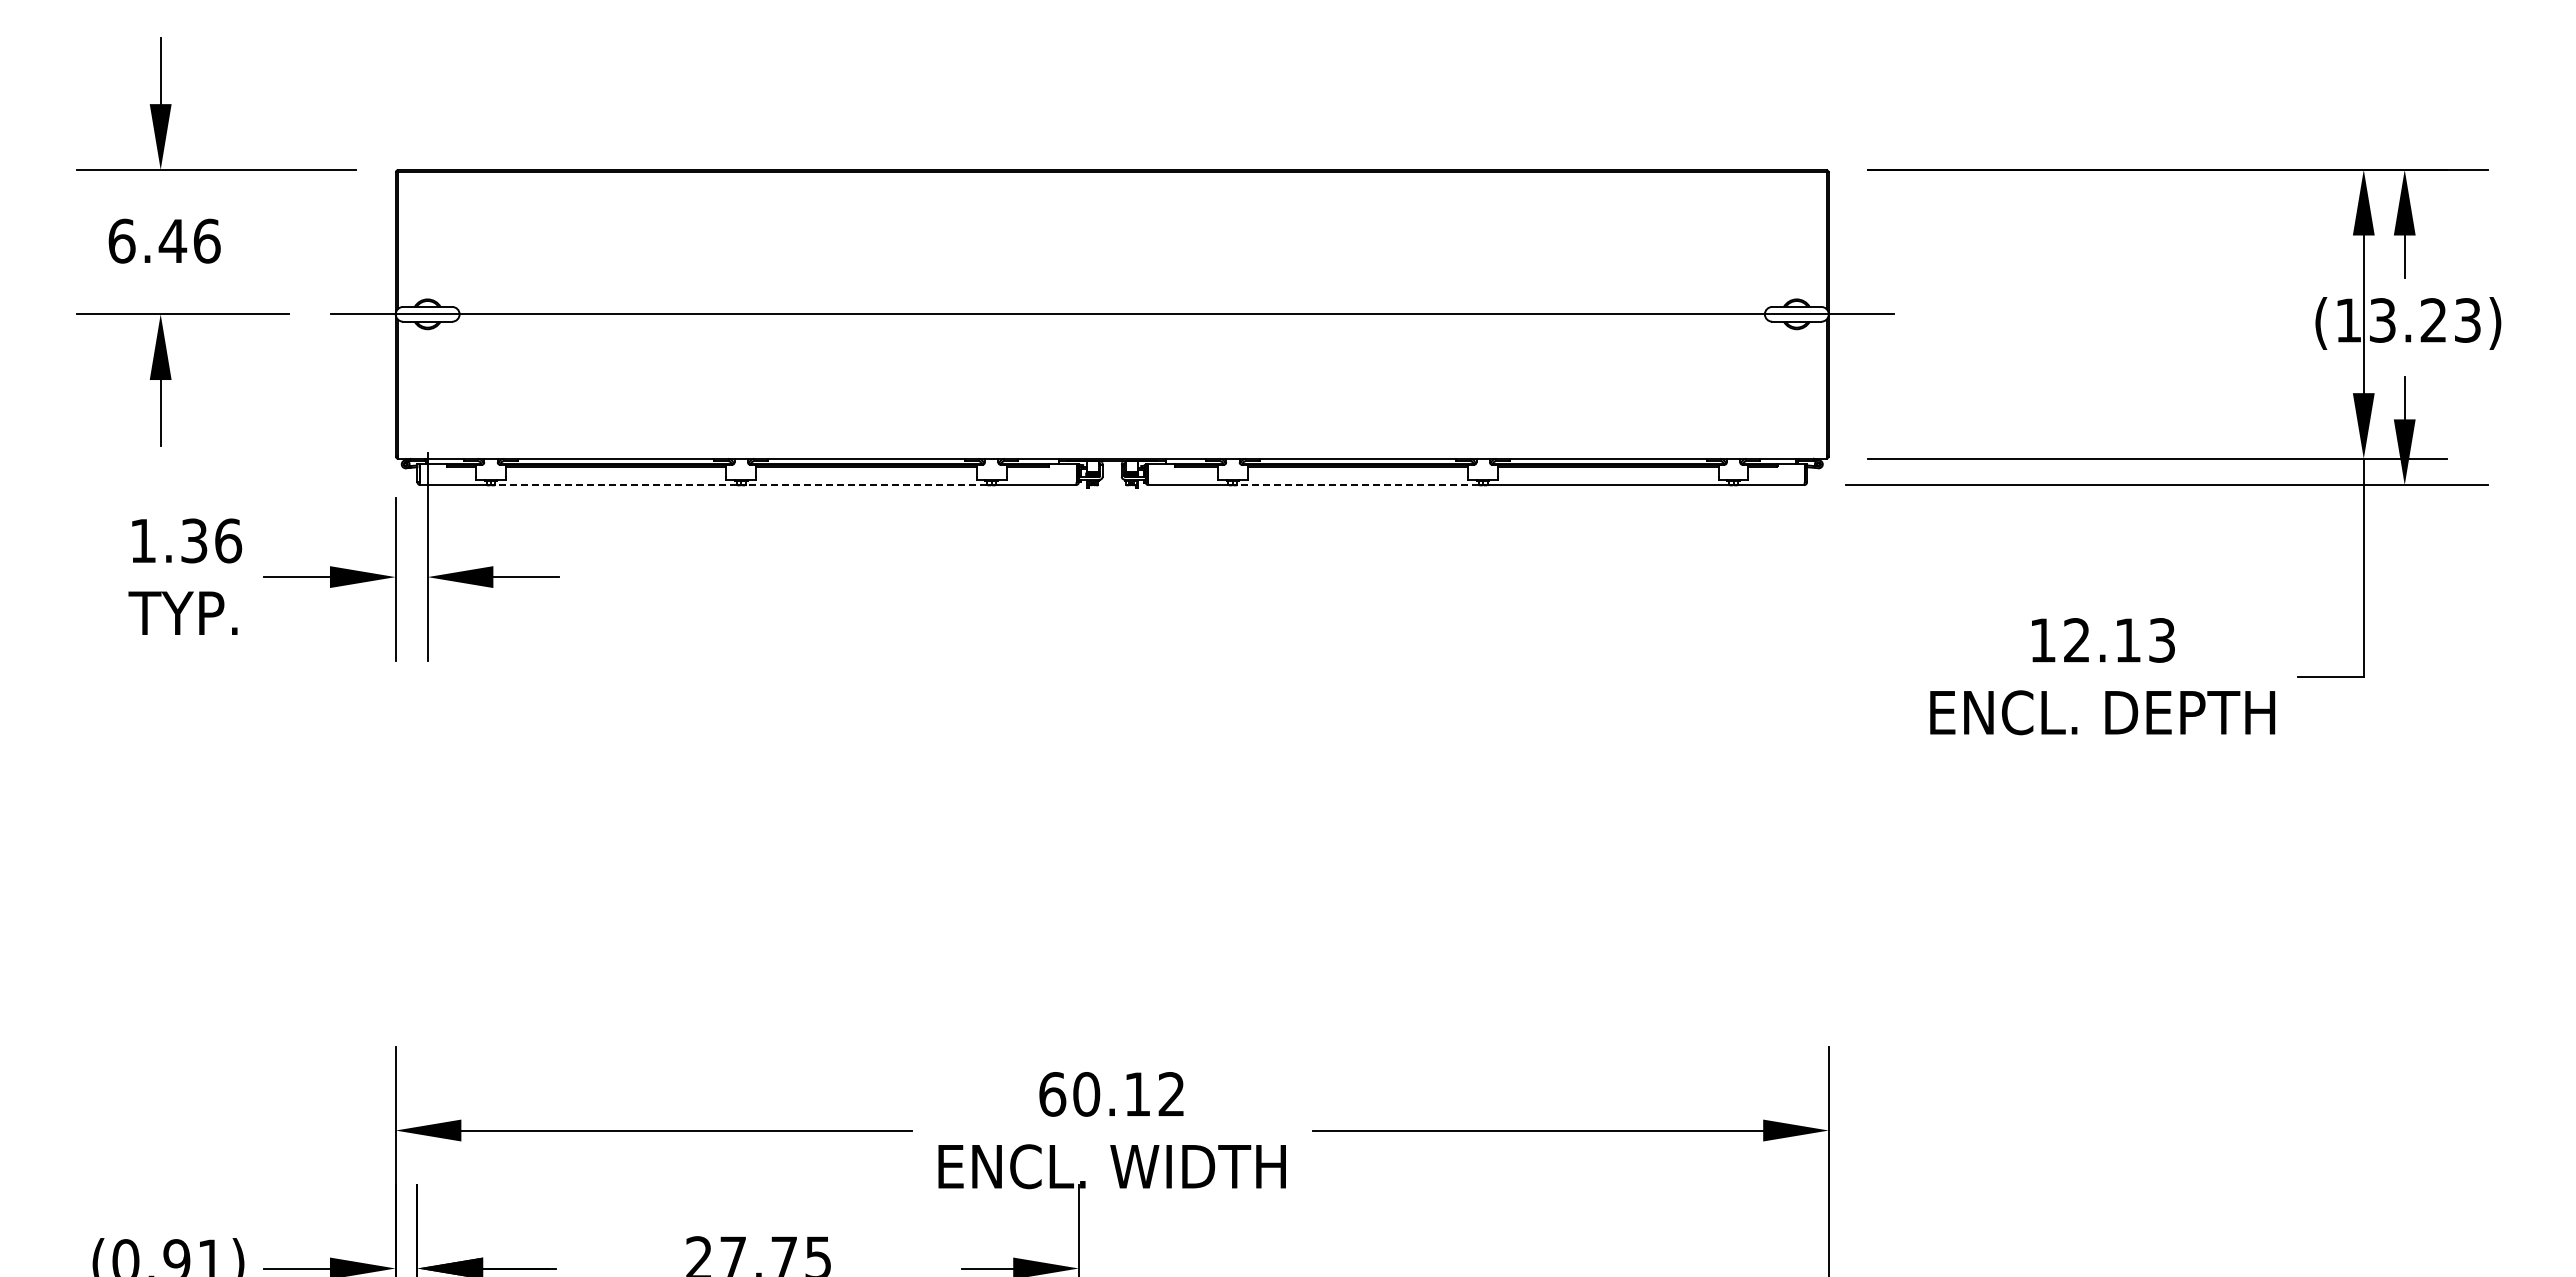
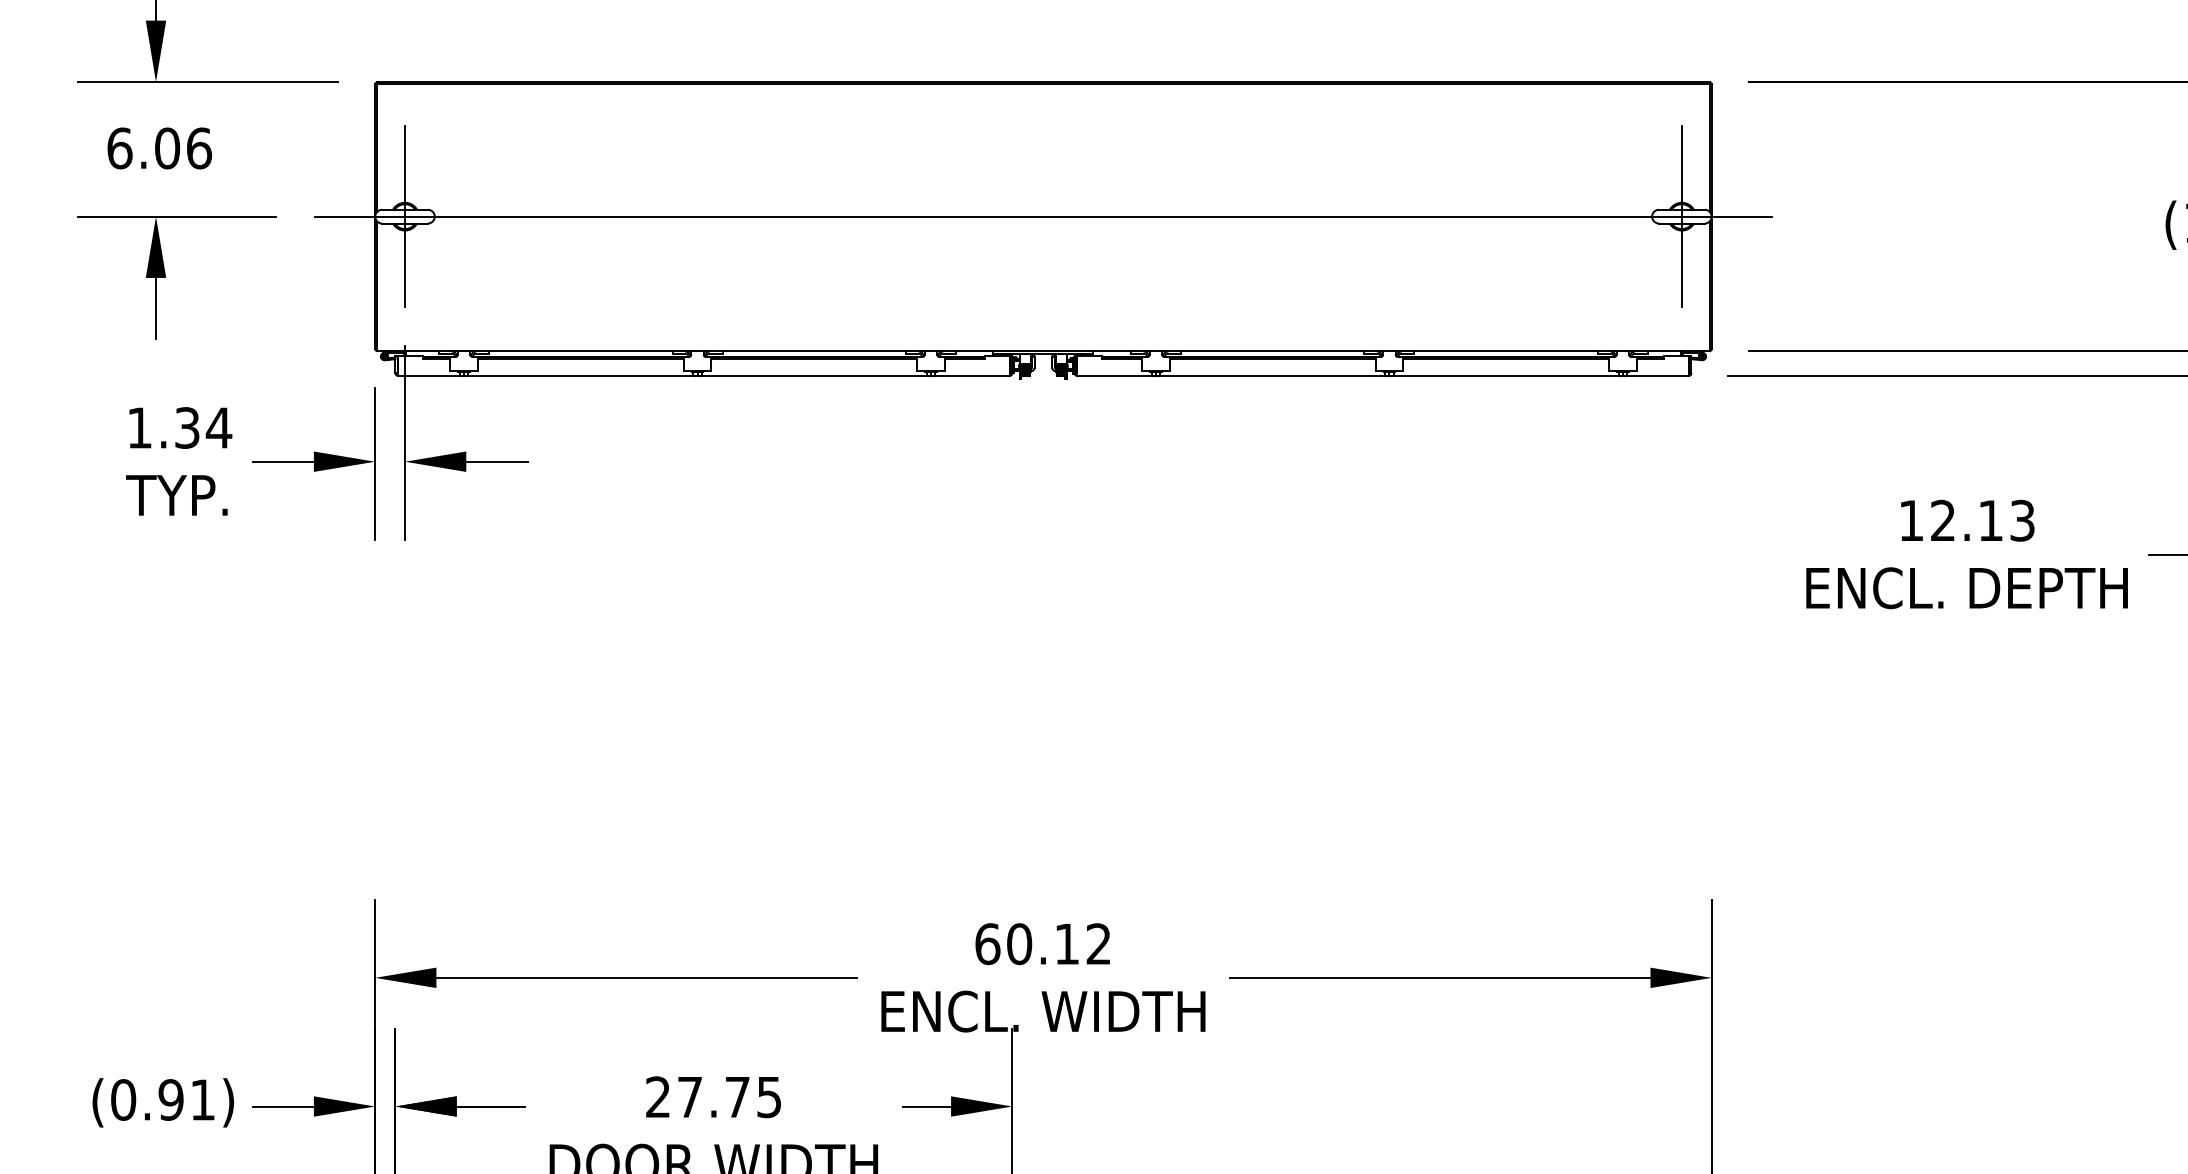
text: (172, 240) -> (167, 147), 6.46 -> 6.06
line: (427, 314) -> (404, 216), added
line: (1796, 314) -> (1681, 216), added
line: (616, 485) -> (581, 376), dashed -> solid
line: (866, 485) -> (814, 376), dashed -> solid
line: (1358, 485) -> (1273, 376), dashed -> solid
text: (228, 540) -> (219, 427), 1.36 -> 1.34

